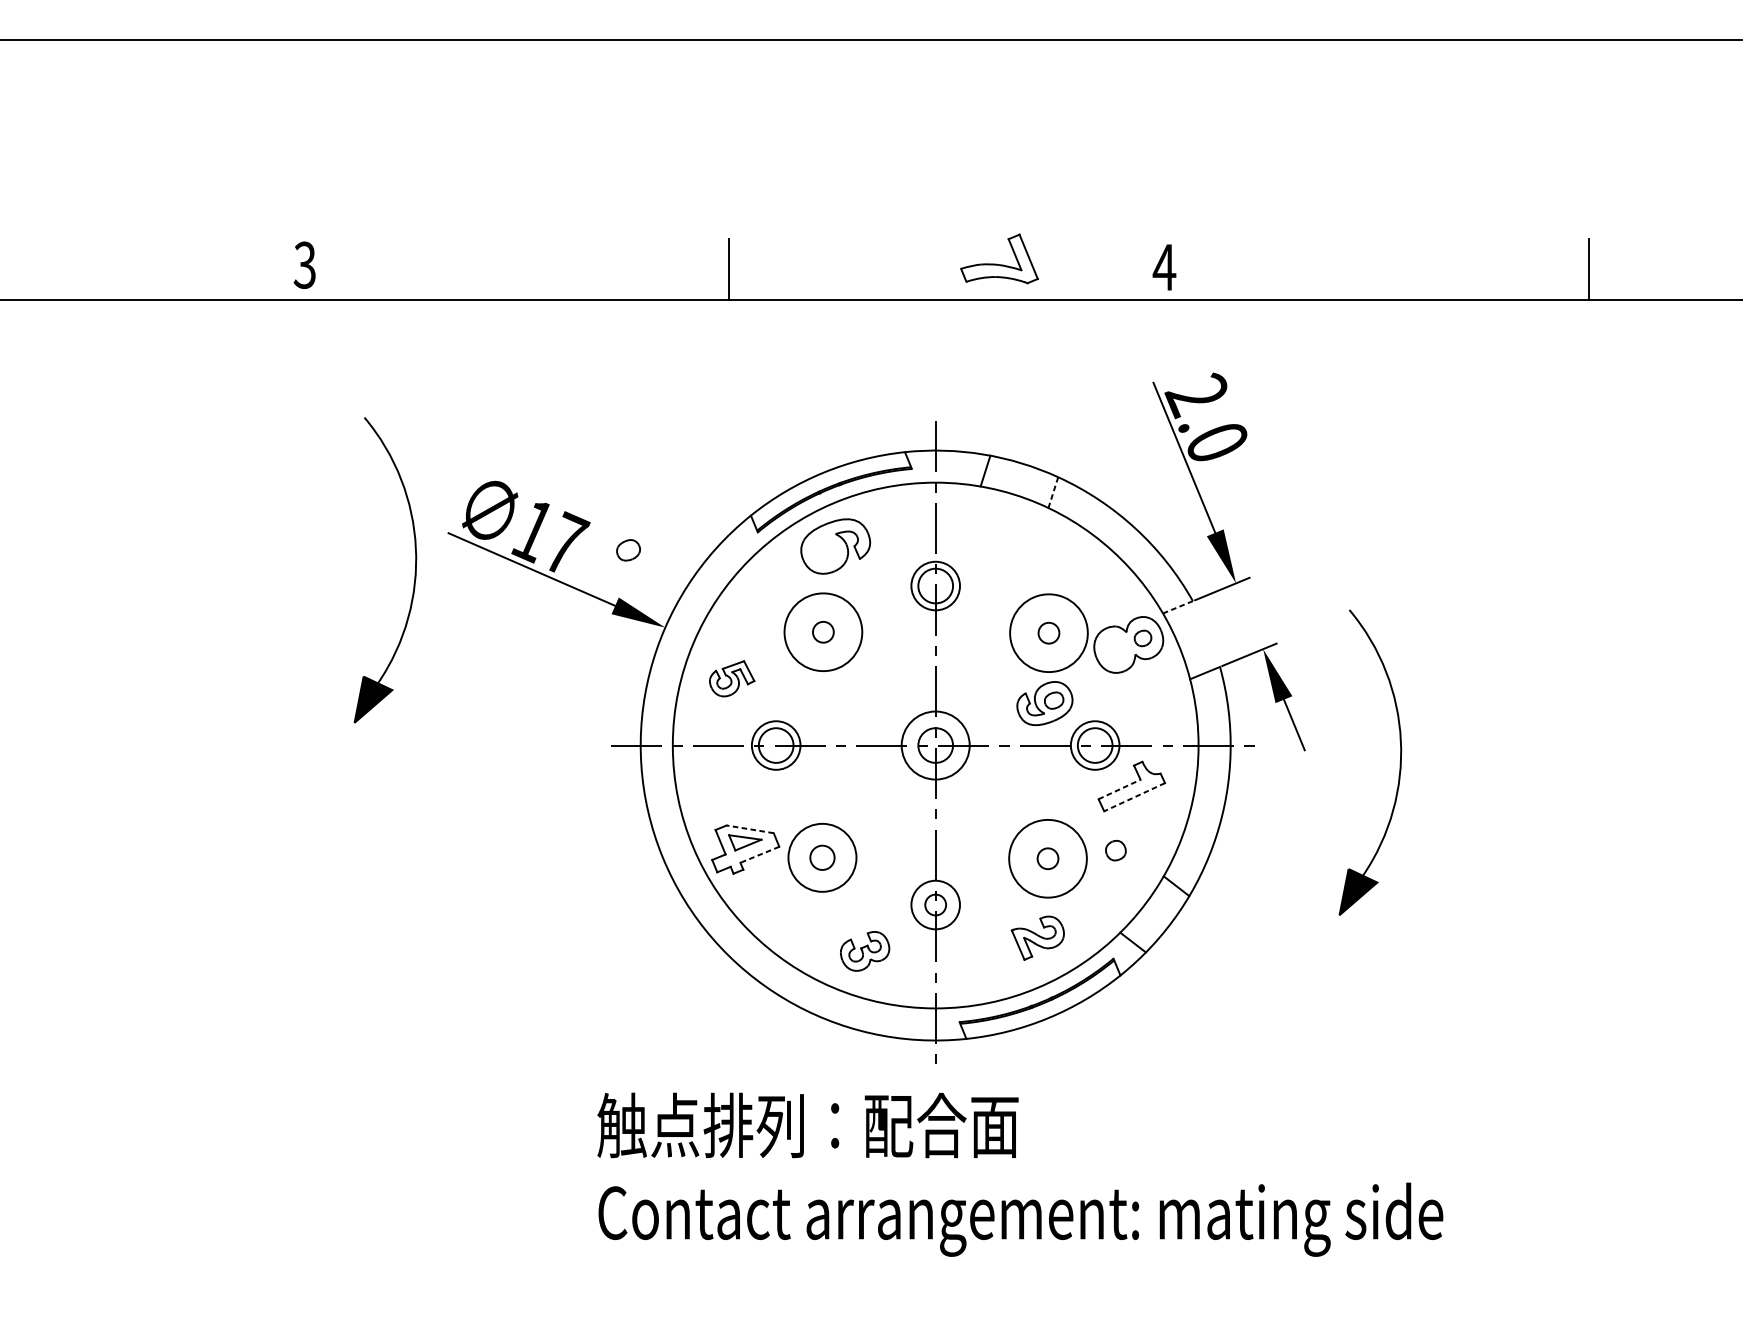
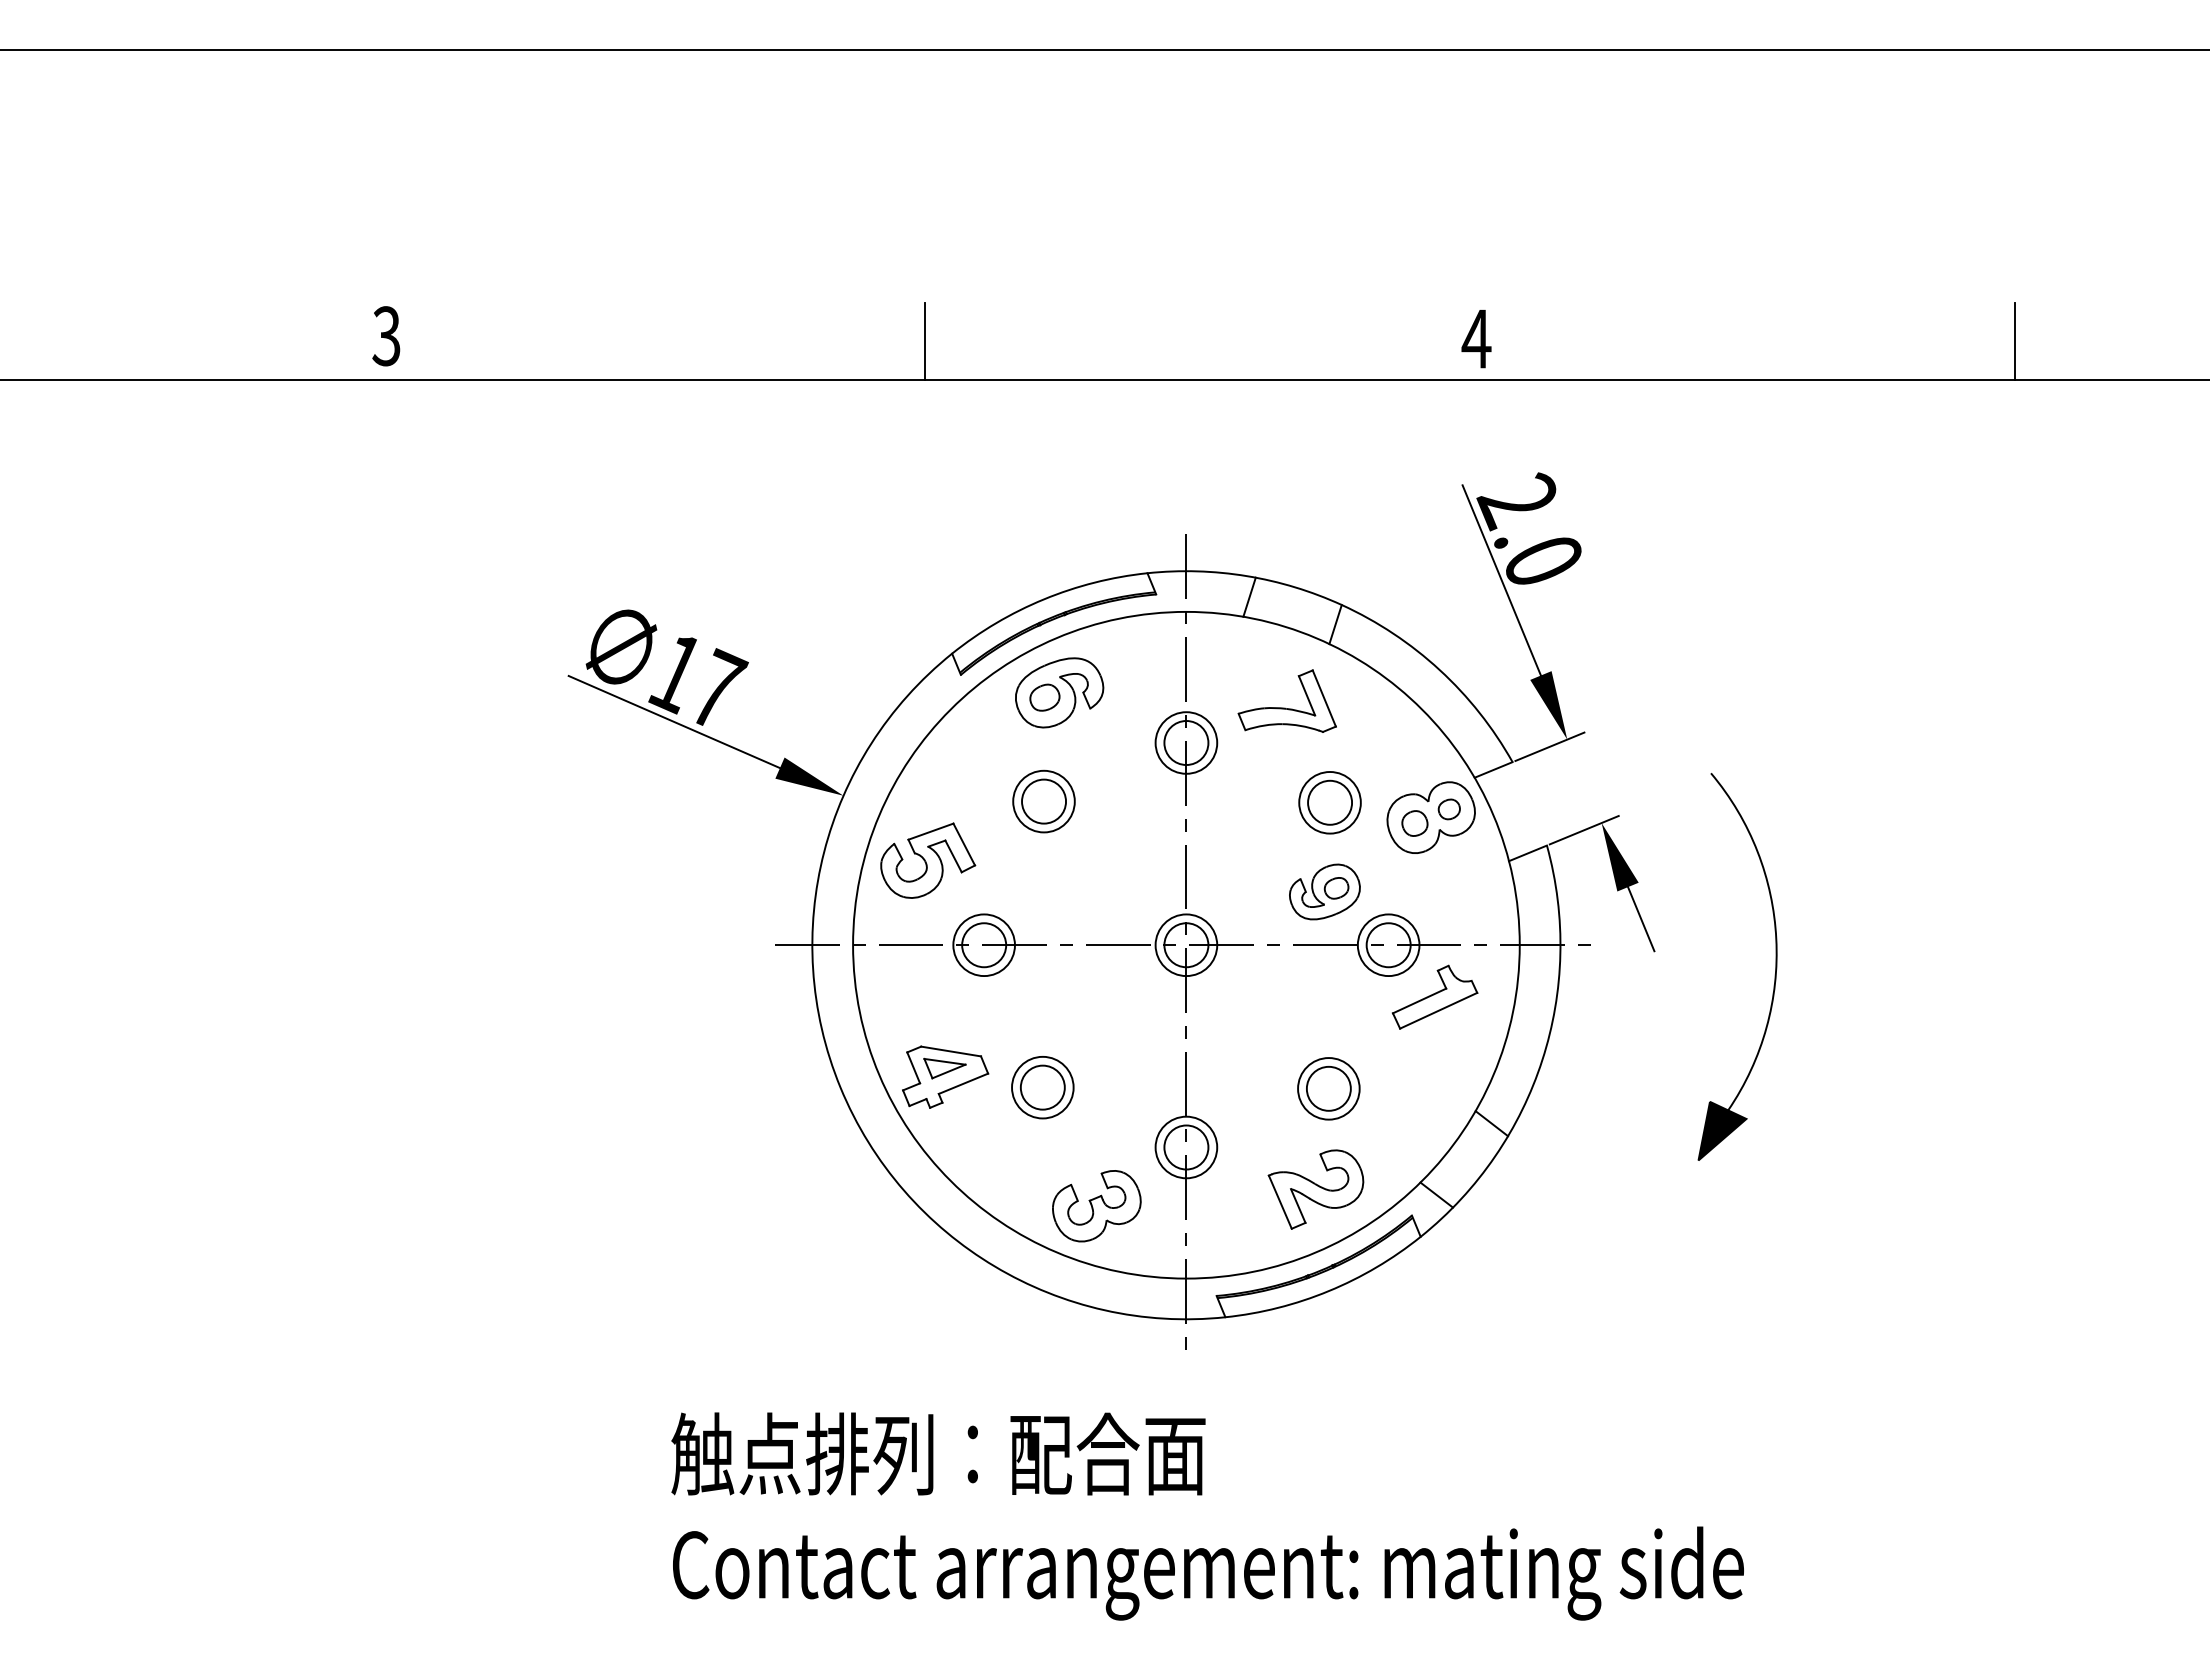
part: (998, 263) -> (1285, 707), moved
line: (1053, 492) -> (1335, 624), dashed -> solid
part: (628, 550) -> (1044, 697), moved
part: (414, 576) -> (525, 730), removed
line: (1177, 606) -> (1493, 769), dashed -> solid
circle: (823, 632) -> (1043, 801), size x0.62
circle: (823, 632) -> (1044, 801), size x1.67
circle: (1048, 632) -> (1329, 802), size x0.62
circle: (1049, 632) -> (1330, 802), size x1.67
part: (732, 678) -> (928, 860), size x1.67
circle: (935, 745) -> (1186, 945), size x0.71
line: (1120, 789) -> (1420, 1000), dashed -> solid
line: (1134, 797) -> (1438, 1010), dashed -> solid
line: (749, 829) -> (950, 1051), dashed -> solid
part: (1115, 850) -> (1414, 823), moved
line: (759, 854) -> (963, 1083), dashed -> solid
circle: (822, 857) -> (1042, 1087), size x0.71
circle: (822, 857) -> (1042, 1087), size x1.43
circle: (1047, 858) -> (1328, 1088), size x0.62
circle: (1047, 858) -> (1328, 1088), size x1.67
circle: (935, 905) -> (1186, 1147), size x1.67
part: (1037, 938) -> (1315, 1189), size x1.43
part: (864, 951) -> (1096, 1206), size x1.43
text: (1020, 1174) -> (1207, 1516), moved

